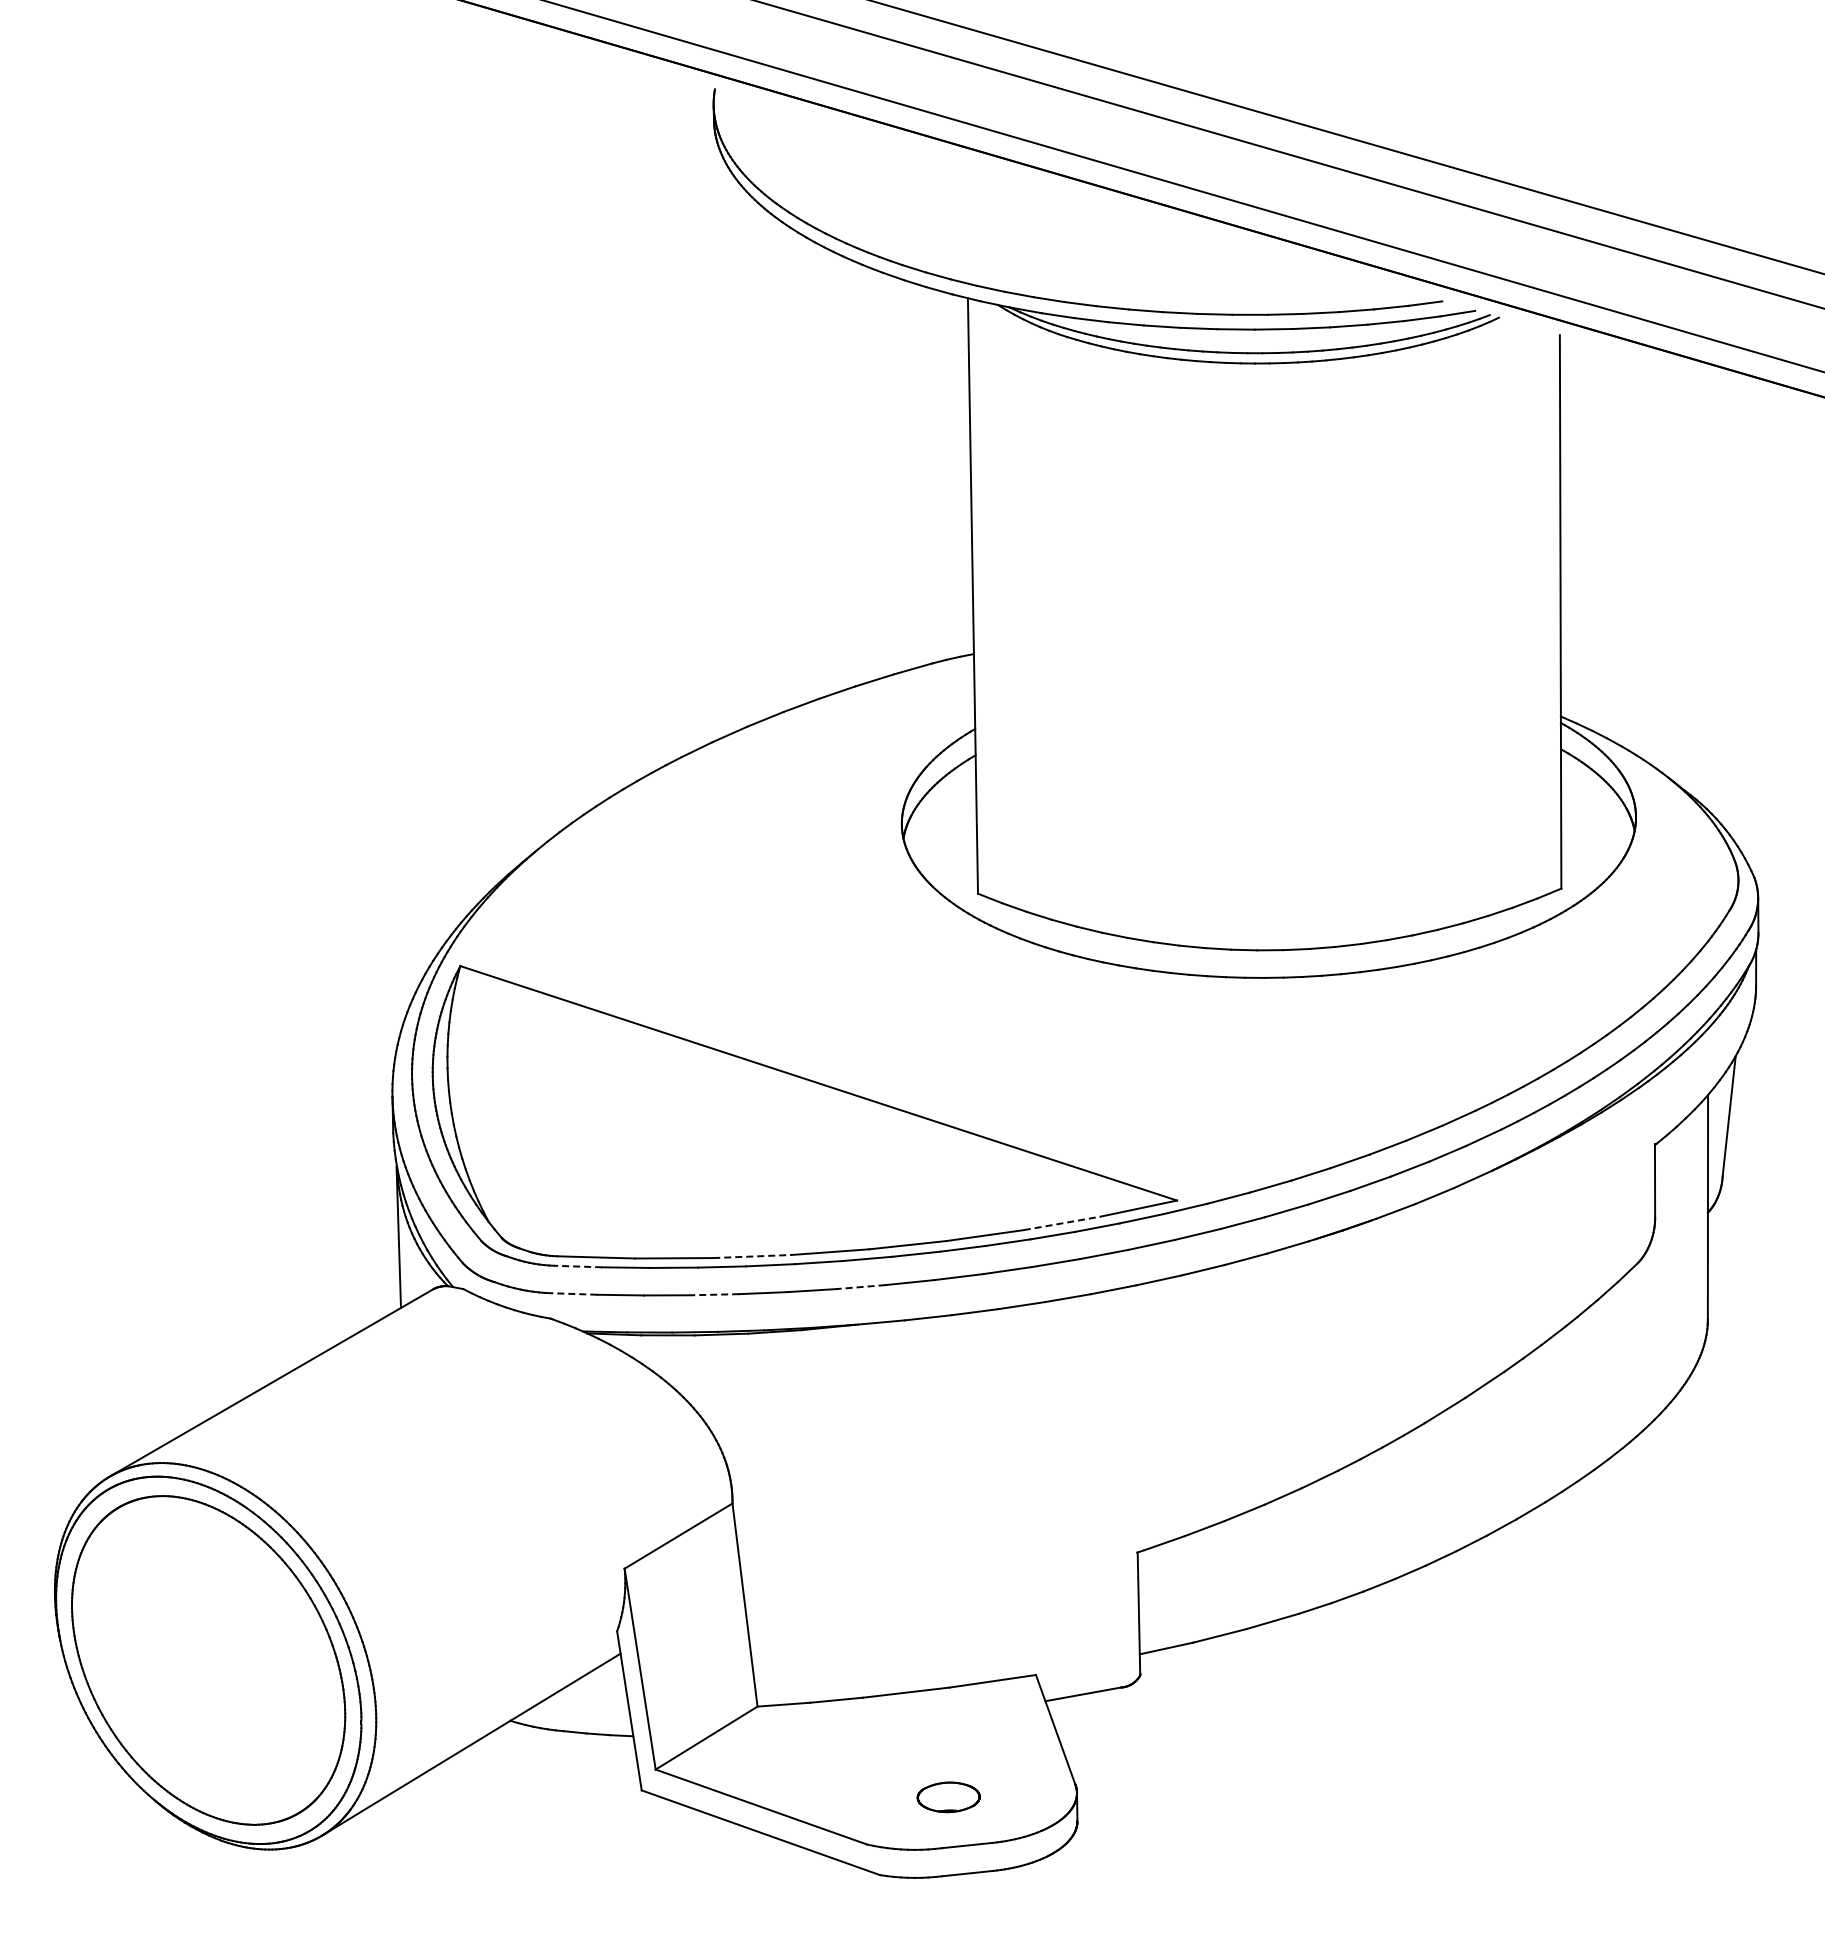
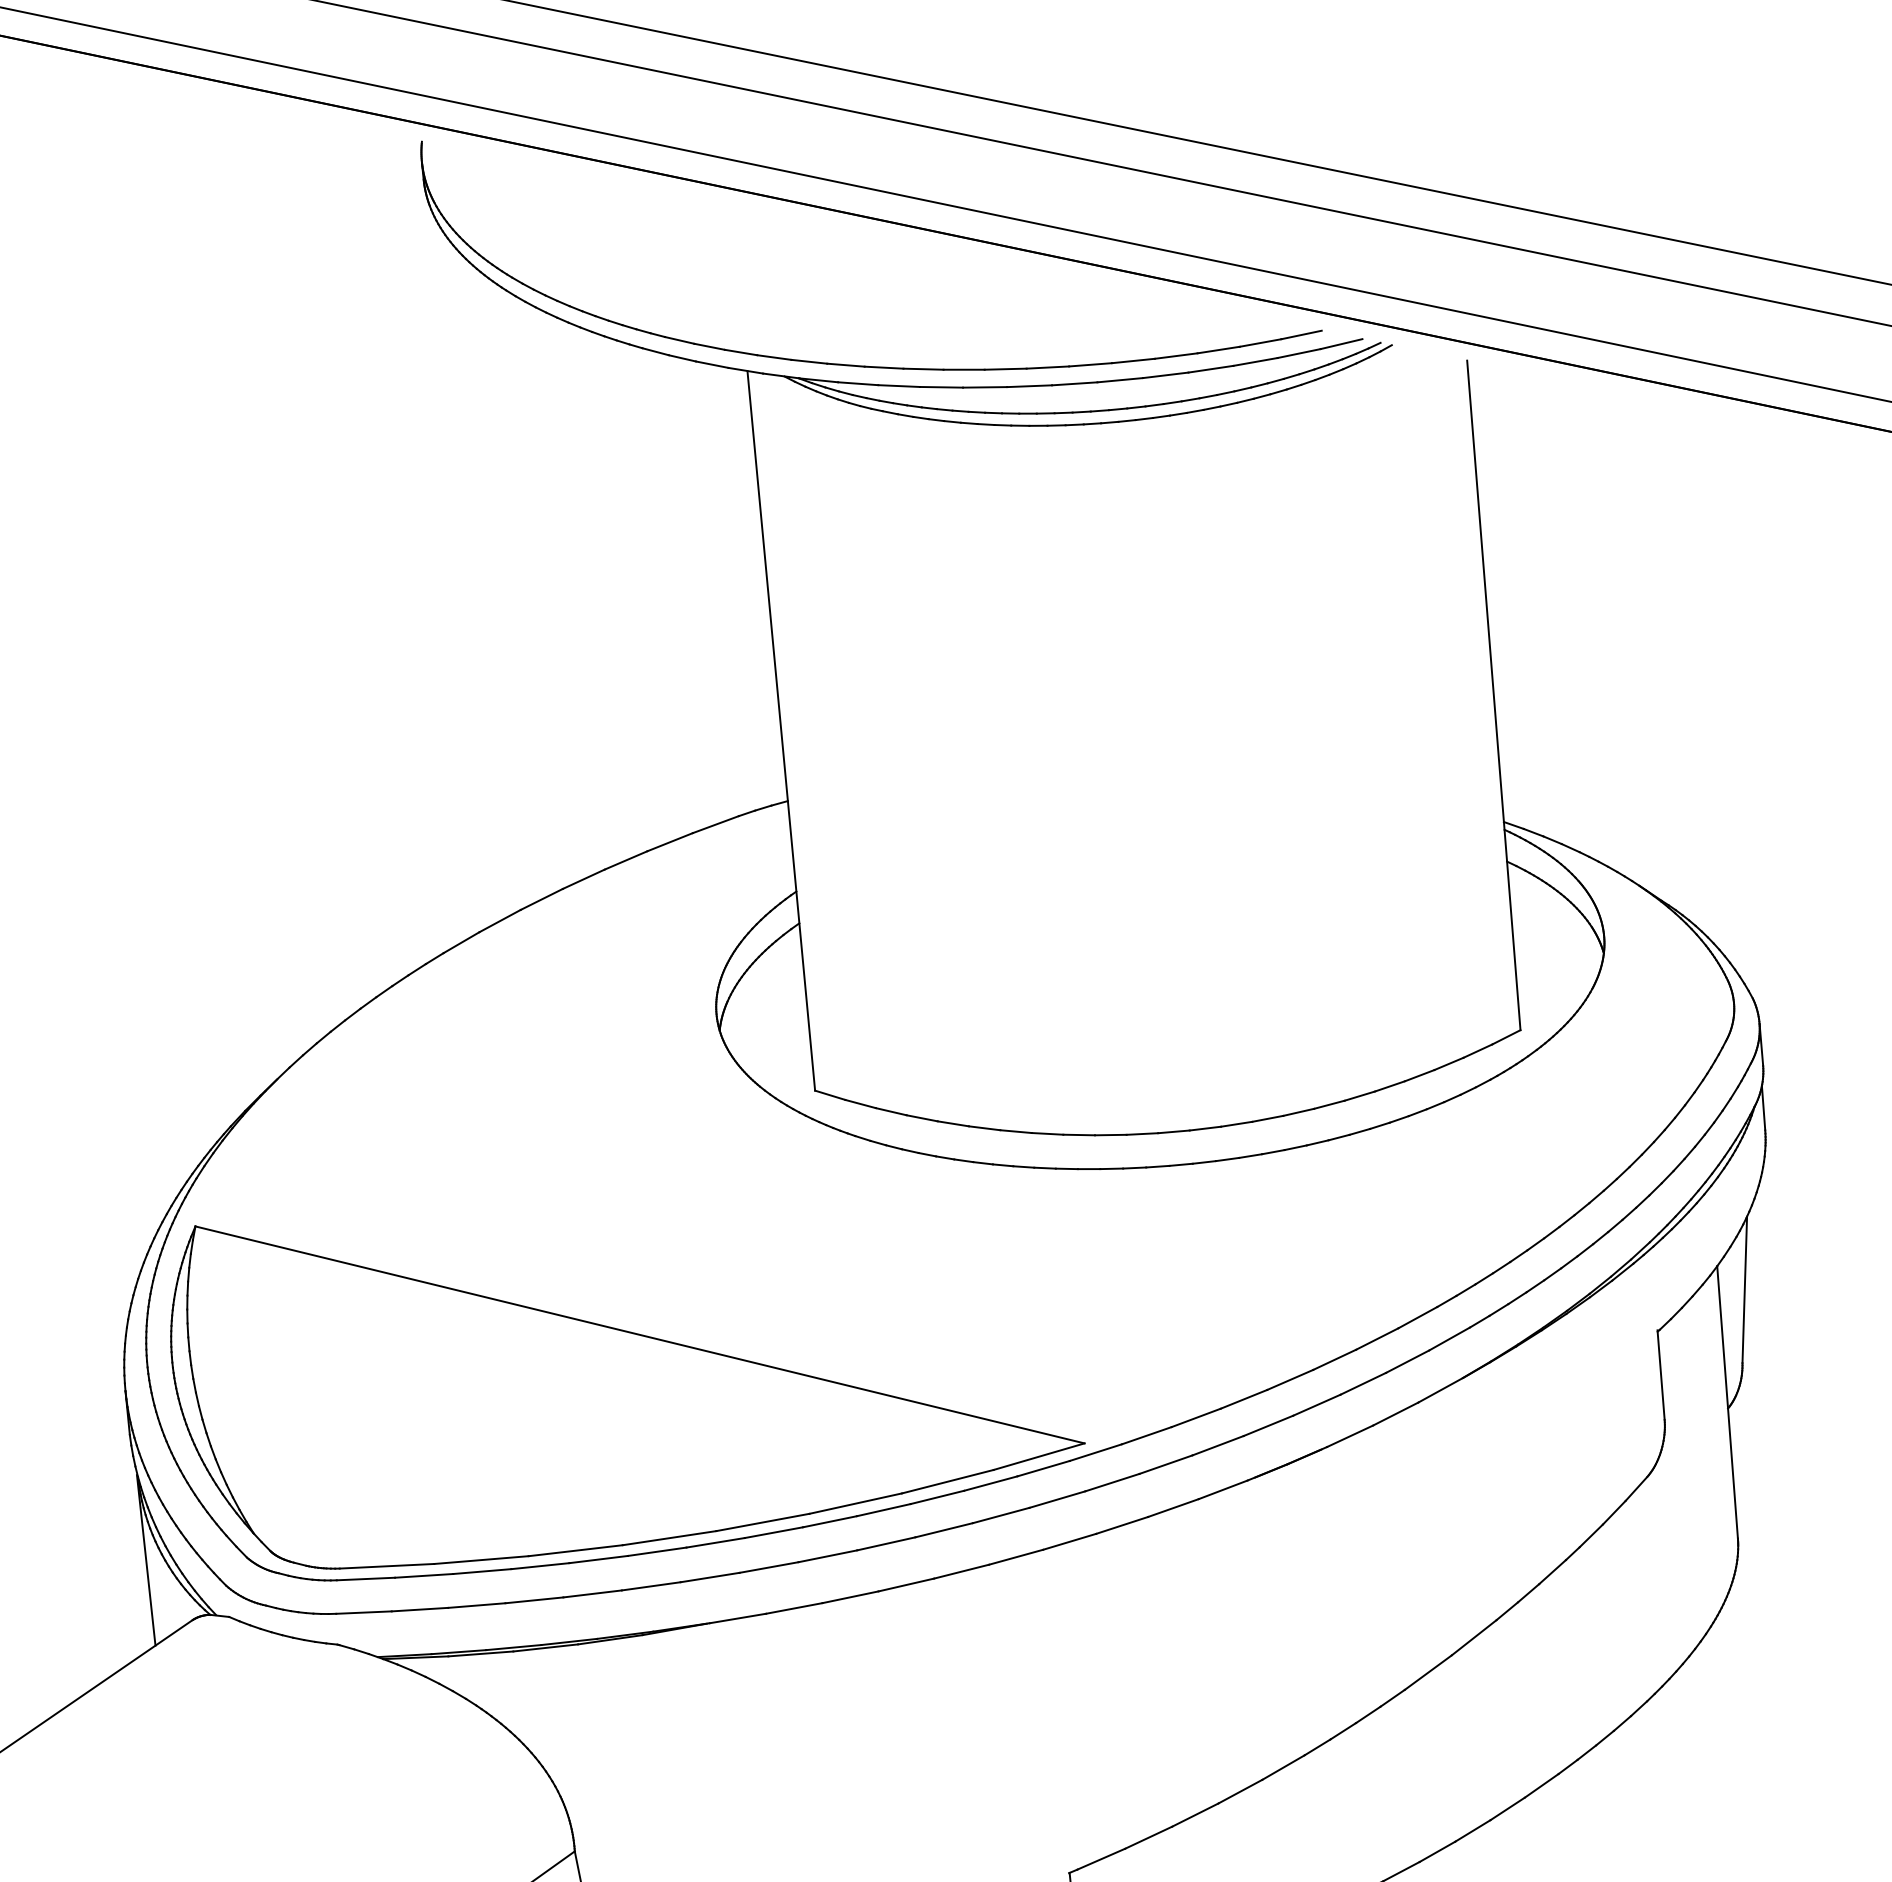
line: (1062, 1223) -> (948, 1481), dashed -> solid
line: (752, 1256) -> (576, 1550), dashed -> solid
line: (577, 1266) -> (365, 1579), dashed -> solid
line: (860, 1287) -> (709, 1578), dashed -> solid
line: (574, 1294) -> (364, 1613), dashed -> solid
line: (715, 1294) -> (534, 1600), dashed -> solid

